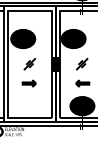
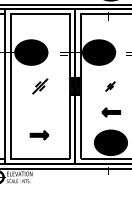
part: (81, 64) -> (109, 86), size x0.6
part: (28, 83) -> (38, 135), moved

